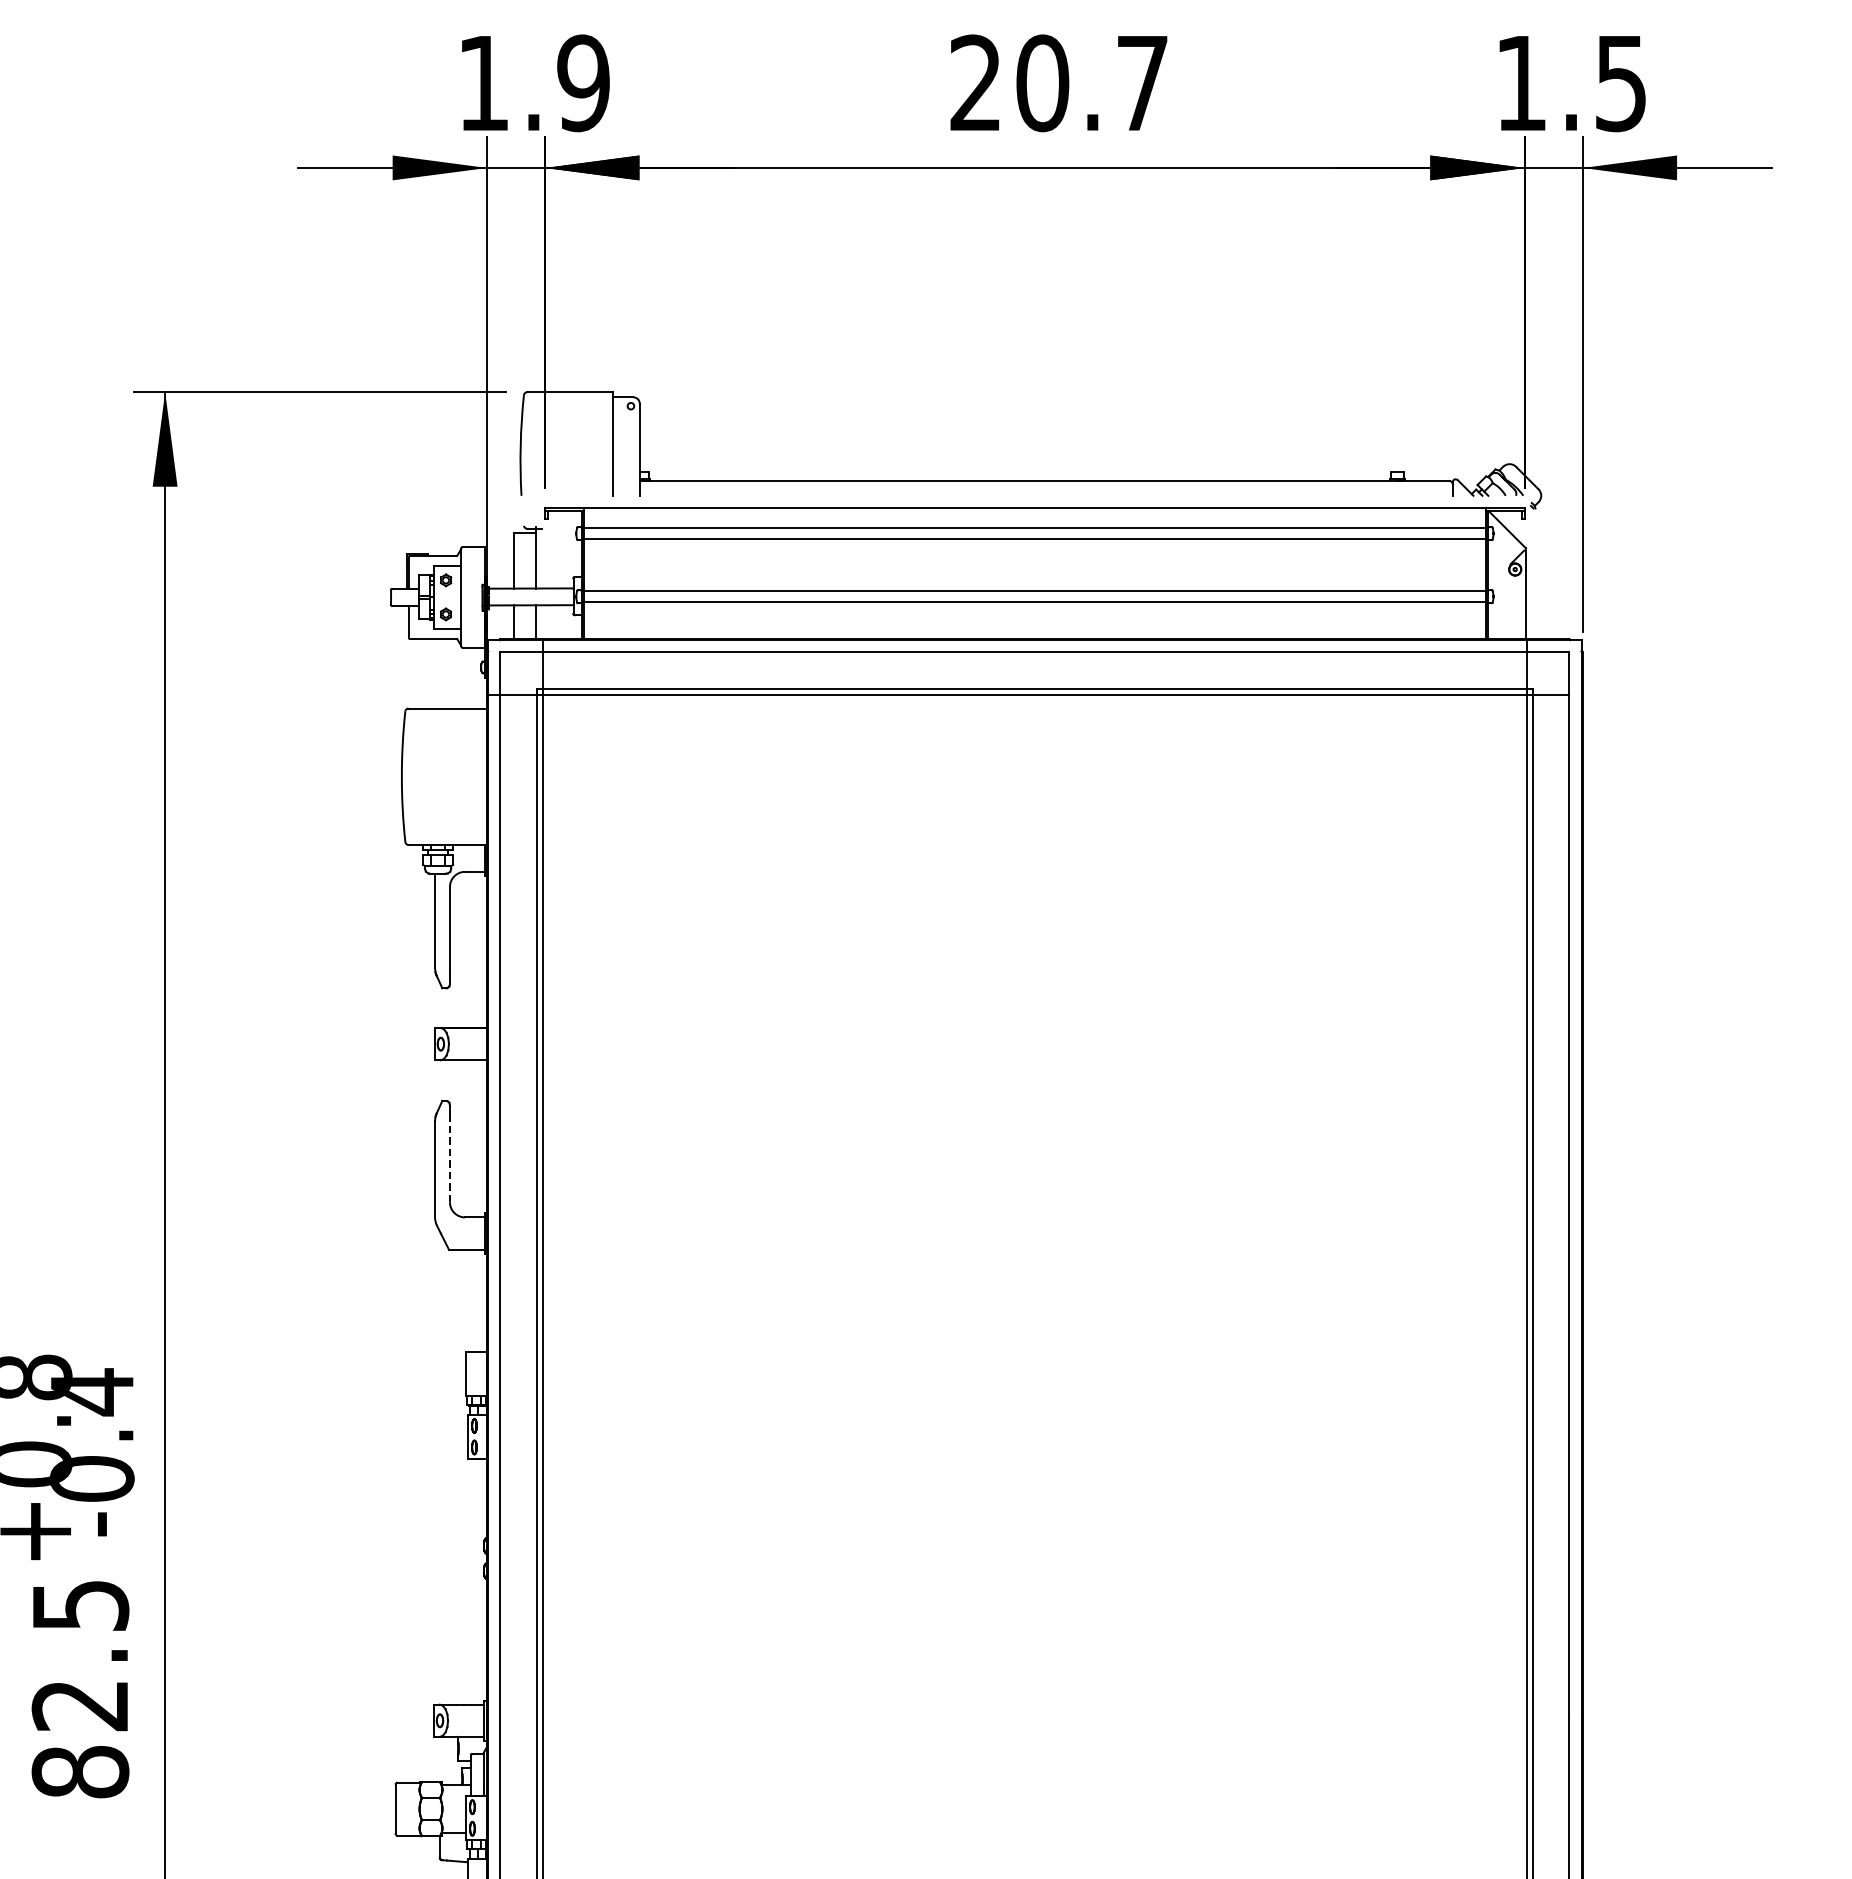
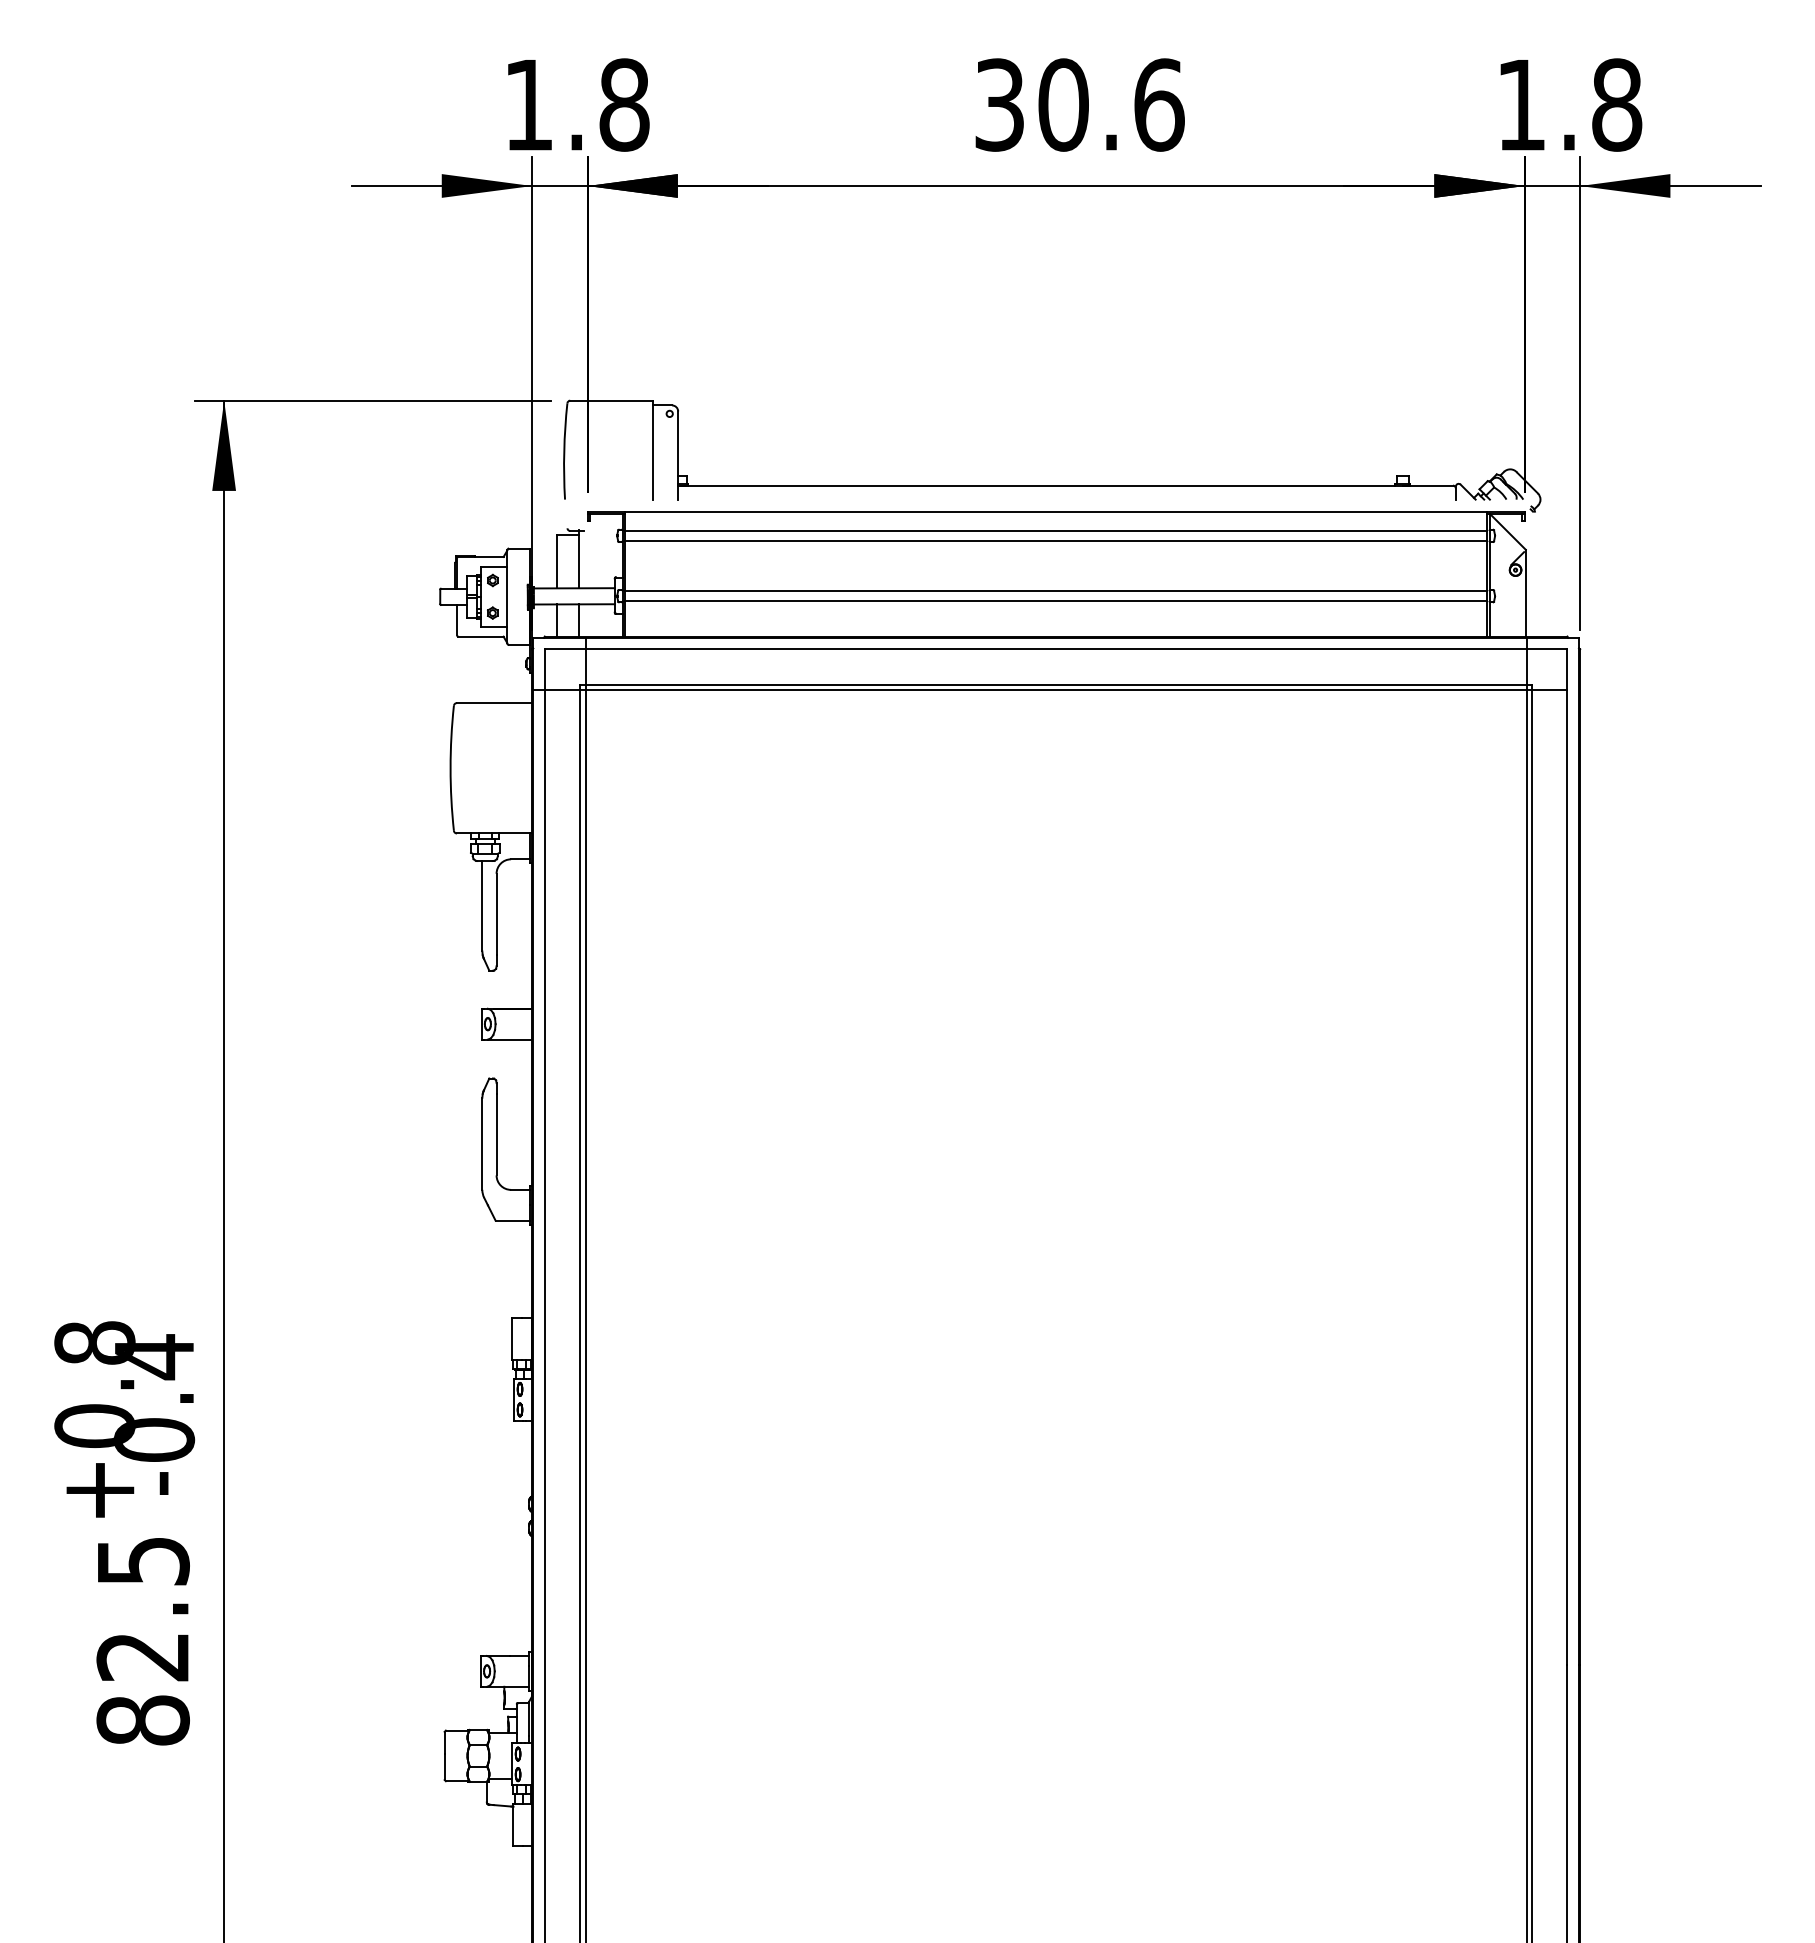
text: (583, 82) -> (624, 104), 1.9 -> 1.8
text: (1059, 82) -> (1079, 104), 20.7 -> 30.6
text: (1621, 82) -> (1617, 104), 1.5 -> 1.8
line: (449, 1159) -> (496, 1134), dashed -> solid

